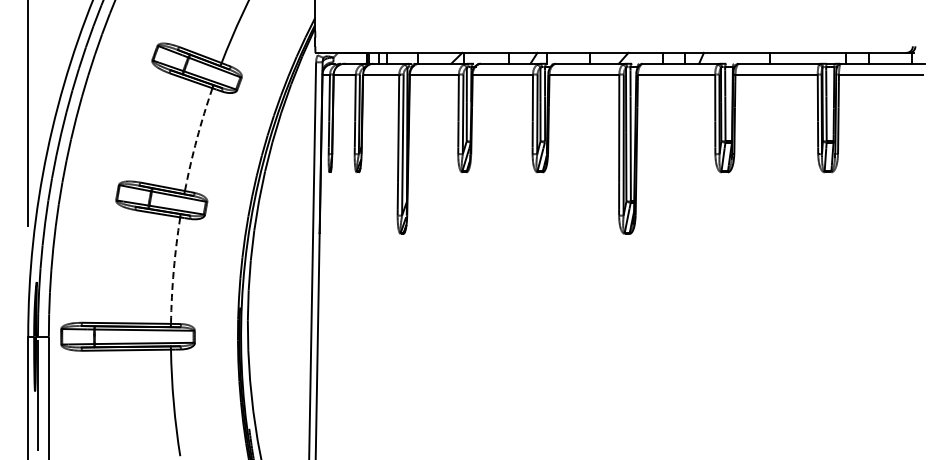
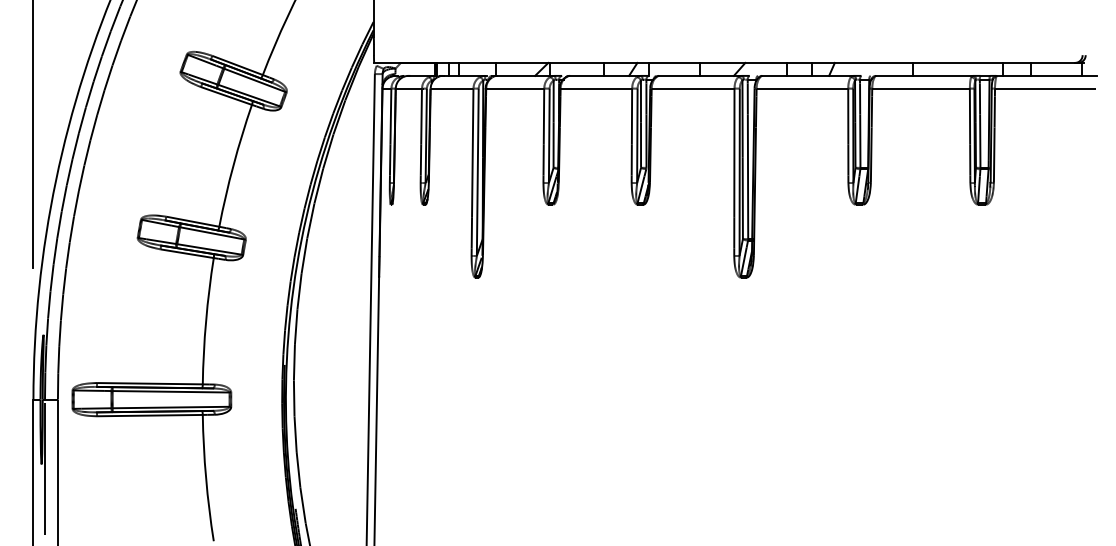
arc: (196, 139) -> (233, 165), dashed -> solid
arc: (173, 270) -> (205, 321), dashed -> solid

